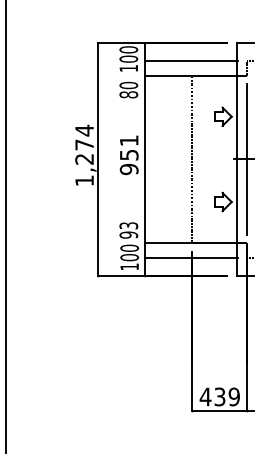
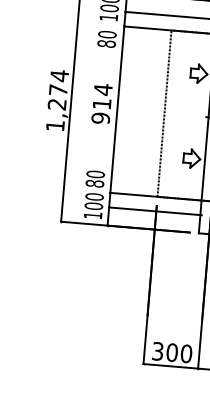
text: (129, 147) -> (102, 96), 951 -> 914
text: (128, 230) -> (94, 179), 93 -> 80
text: (219, 396) -> (171, 352), 439 -> 300

